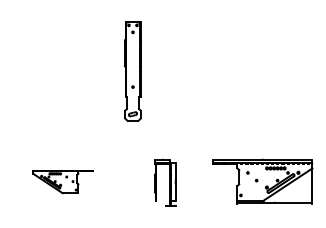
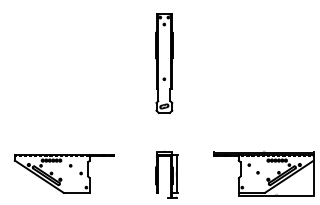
part: (132, 71) -> (163, 63), moved
part: (62, 181) -> (63, 173), size x1.67

